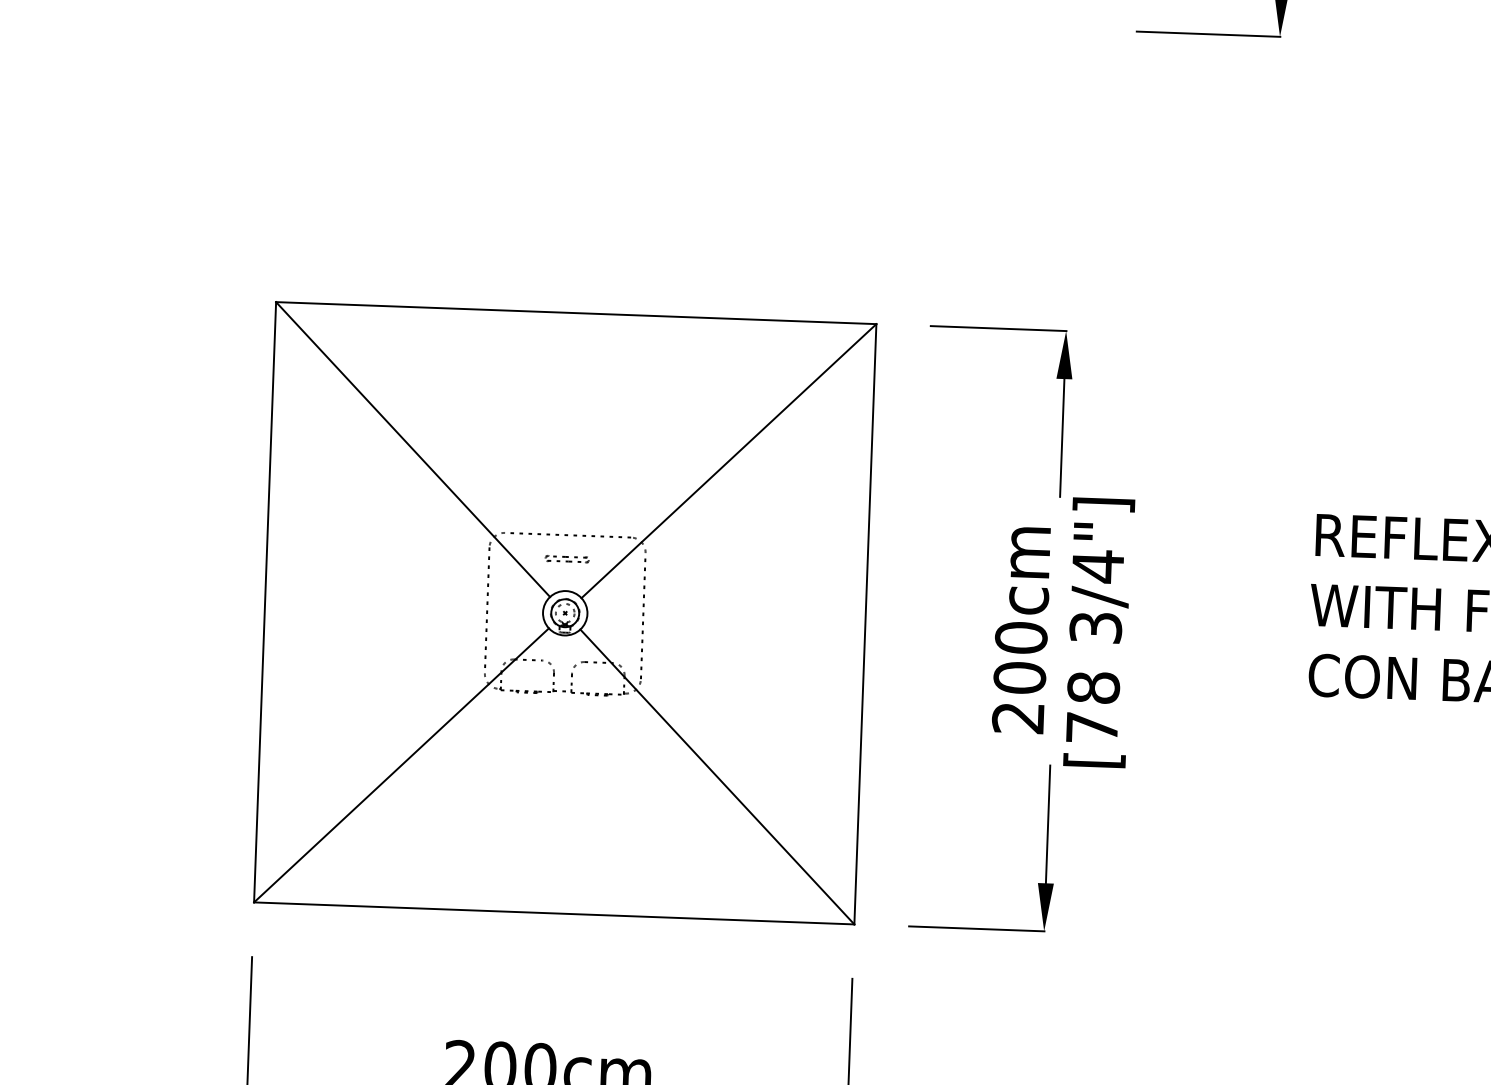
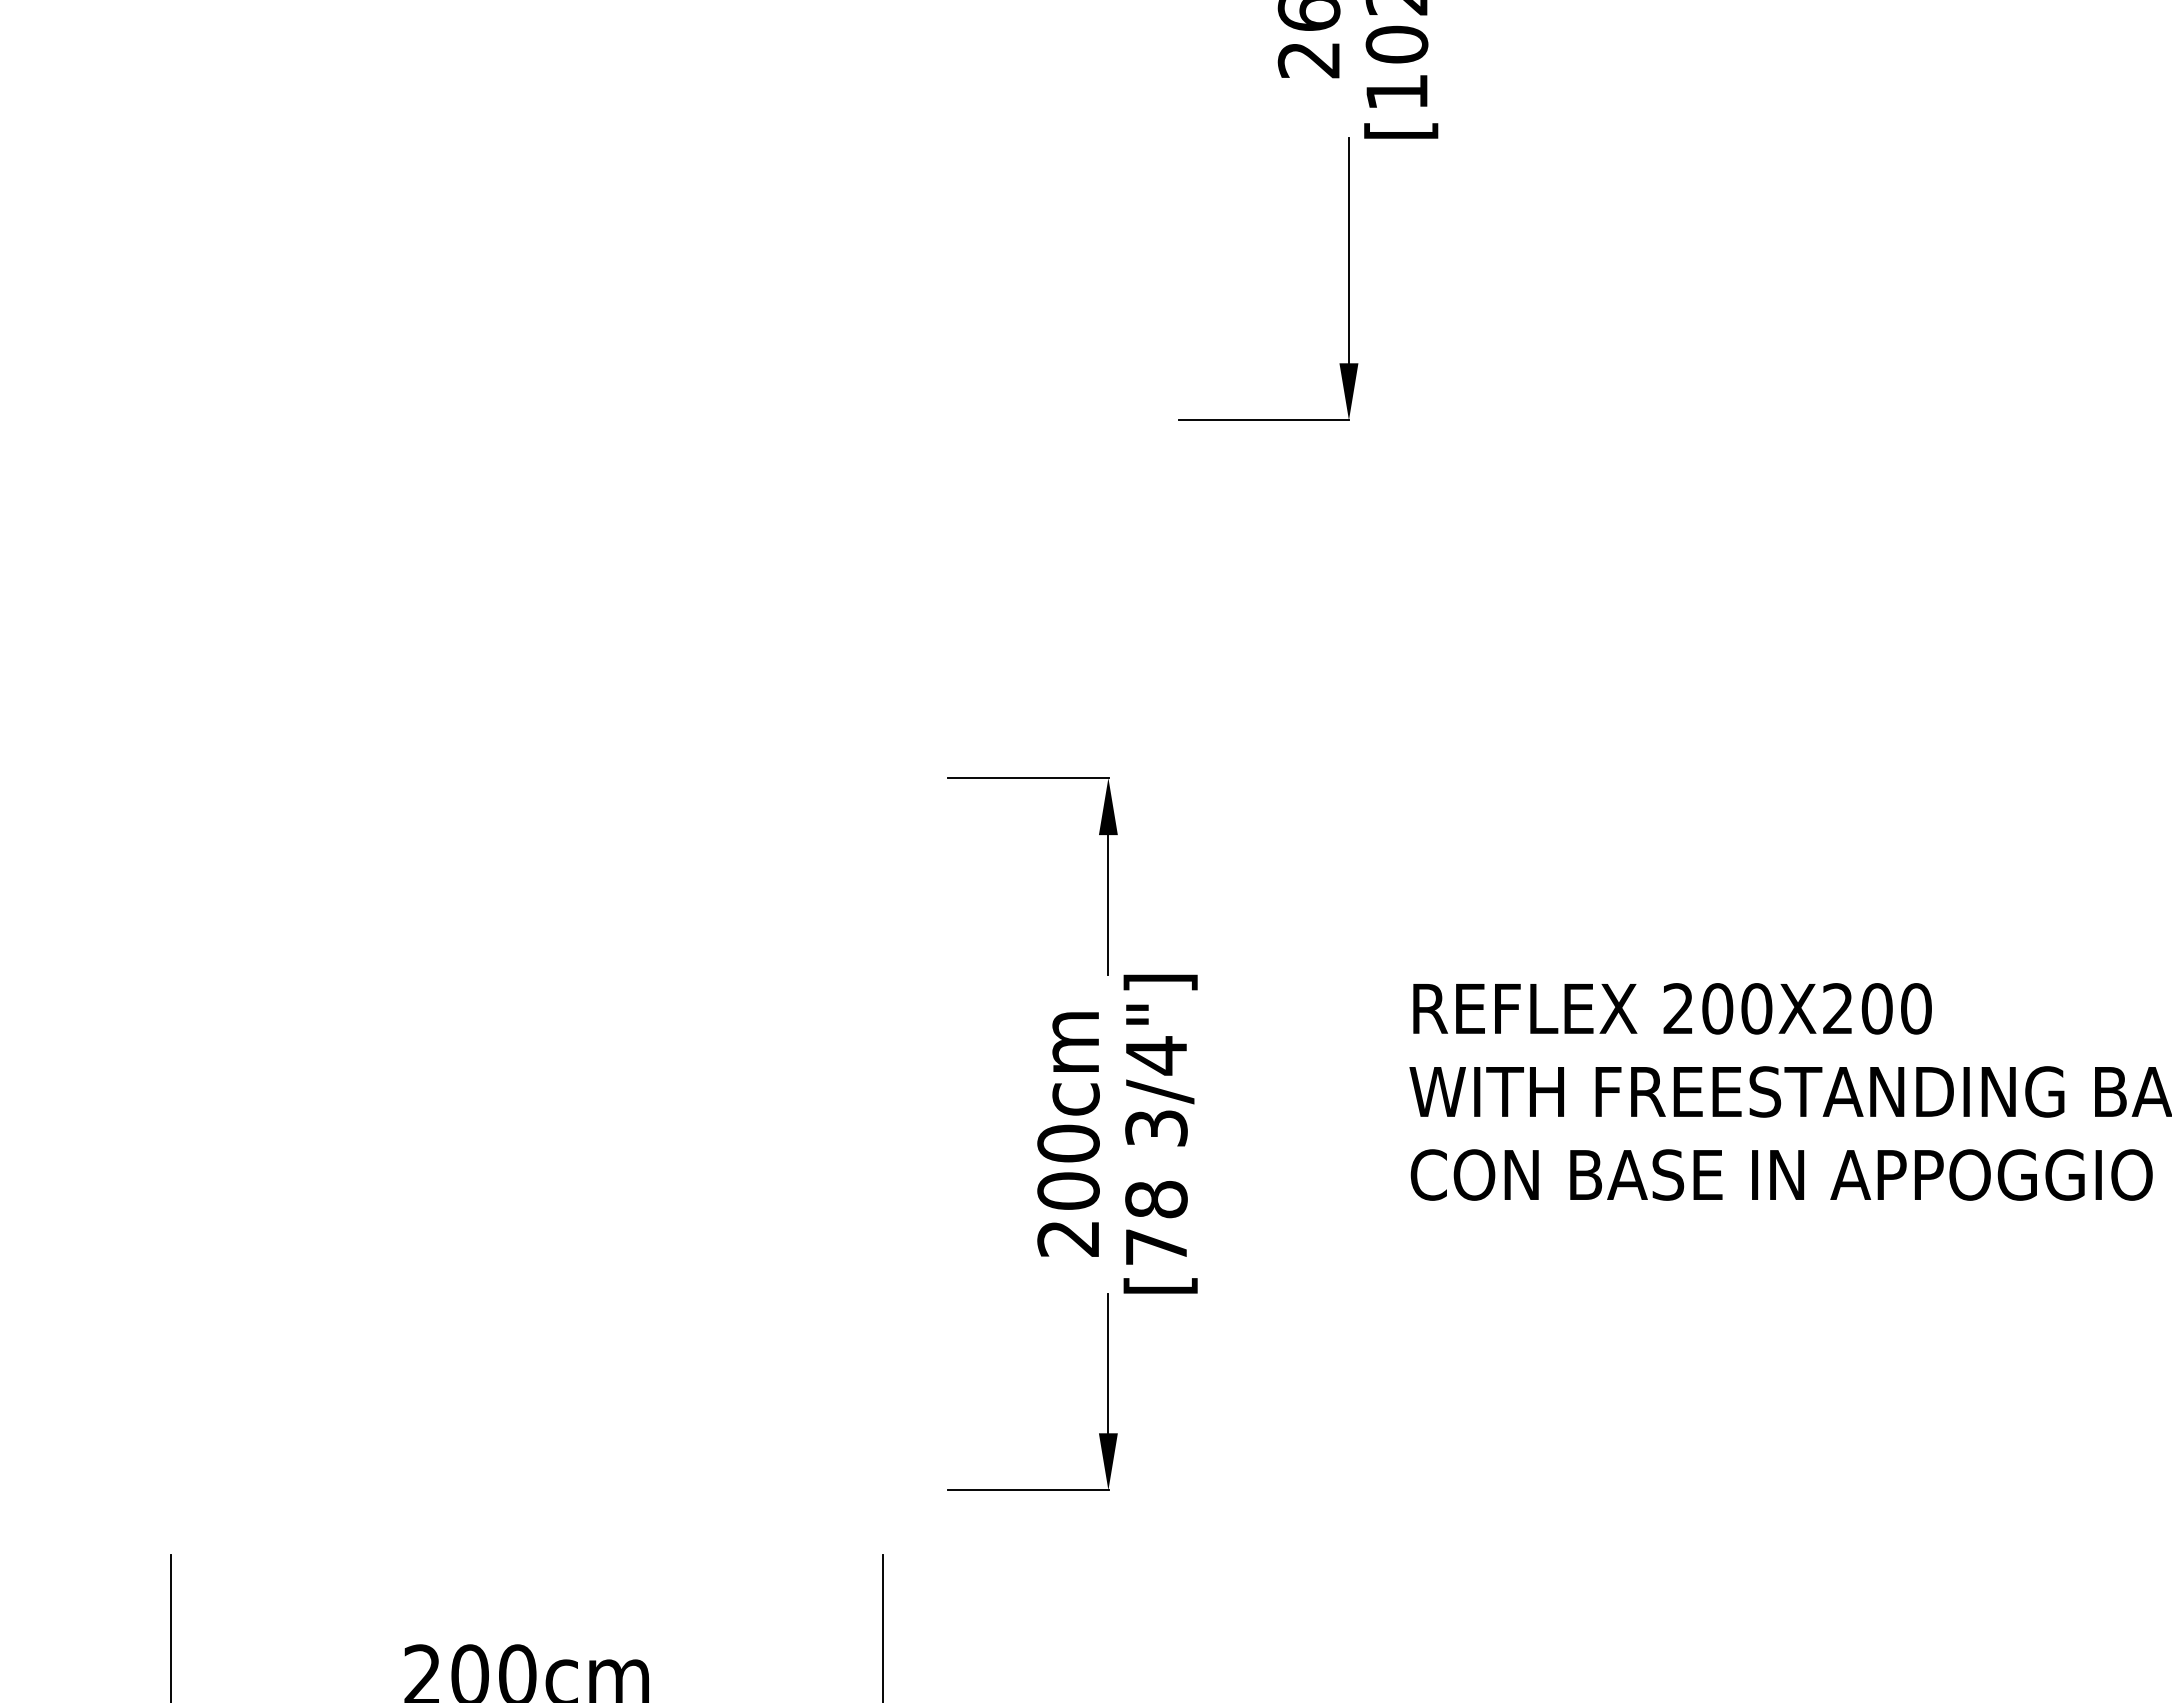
part: (565, 613) -> (527, 1134), removed

